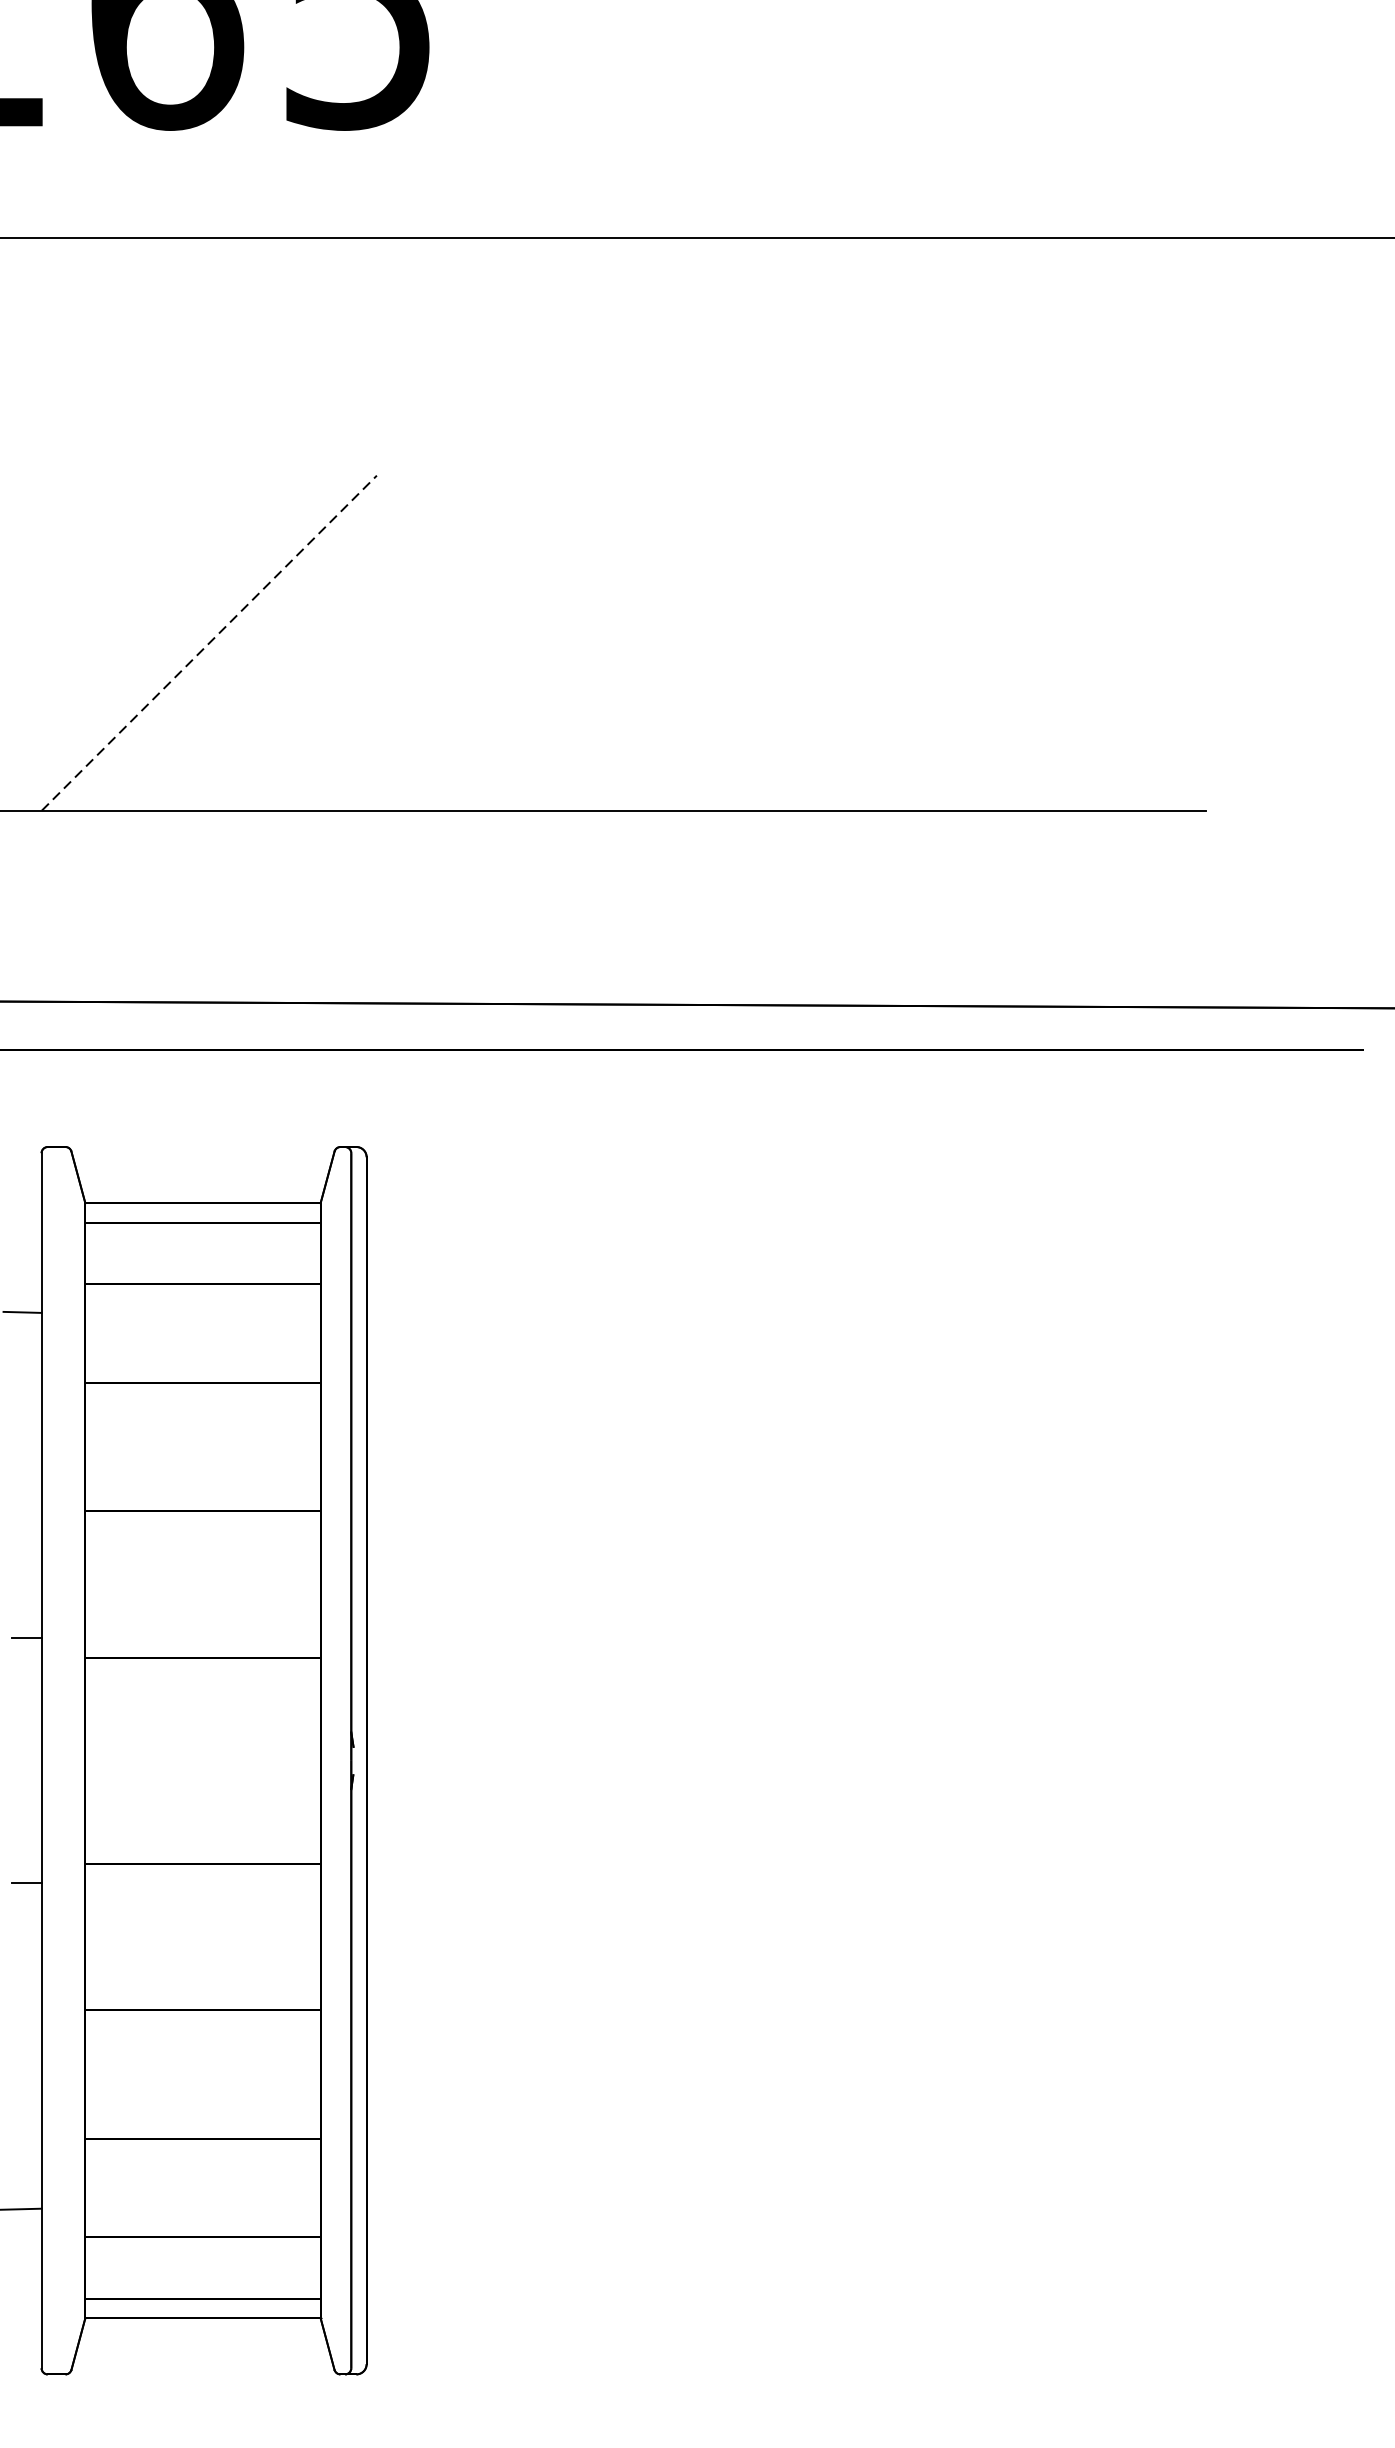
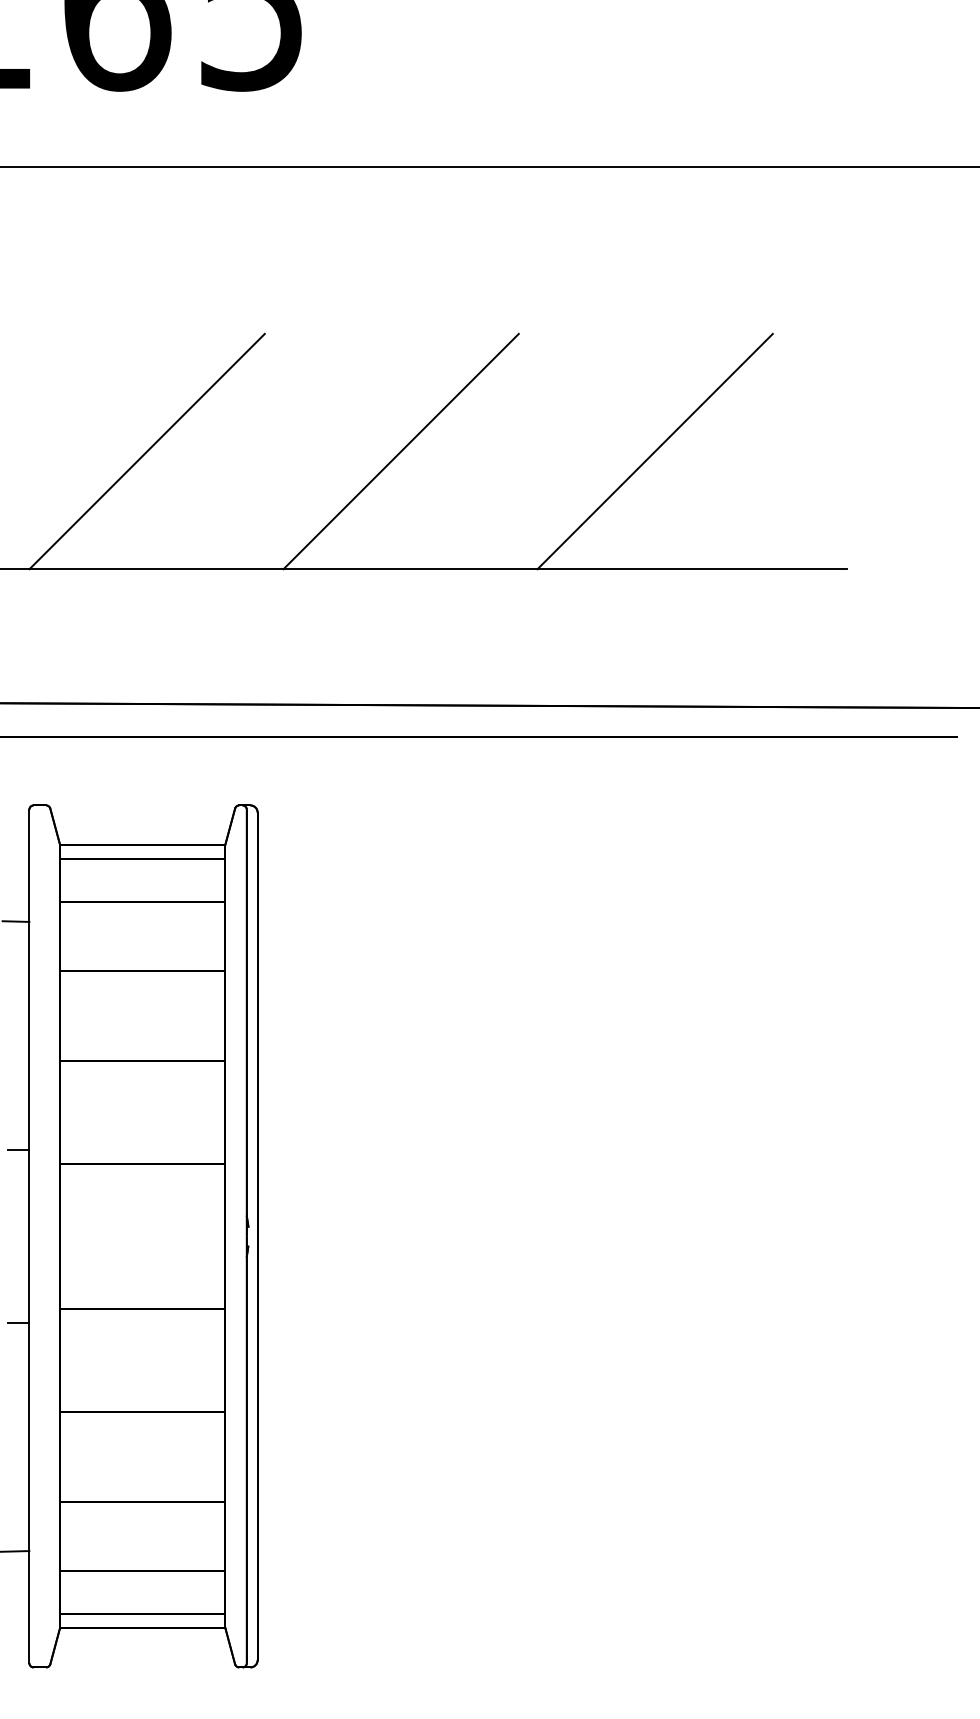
line: (209, 643) -> (147, 451), dashed -> solid
line: (570, 643) -> (400, 451), added
line: (931, 643) -> (654, 451), added

